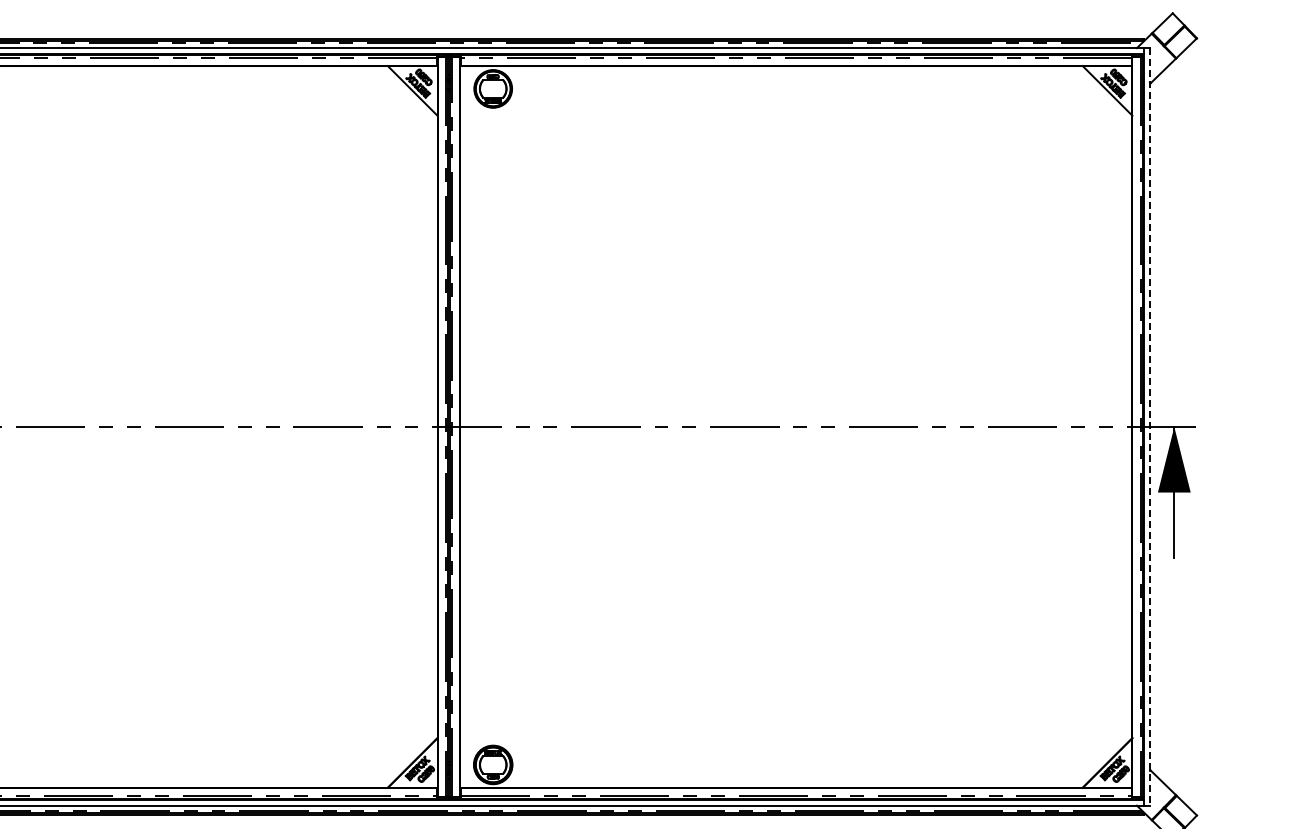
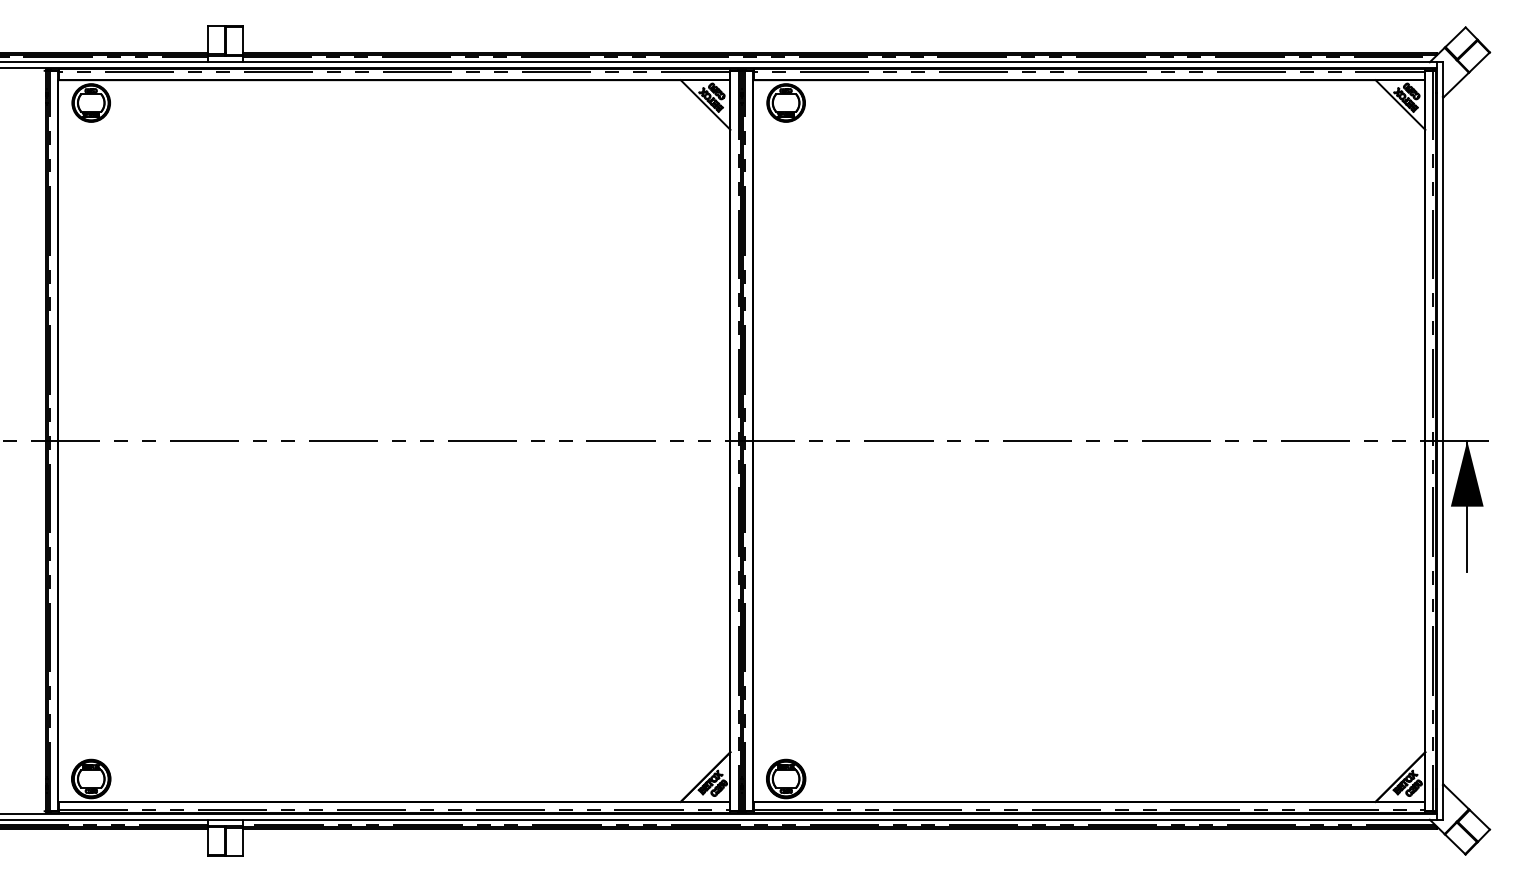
line: (1149, 427) -> (1442, 441), dashed -> solid

